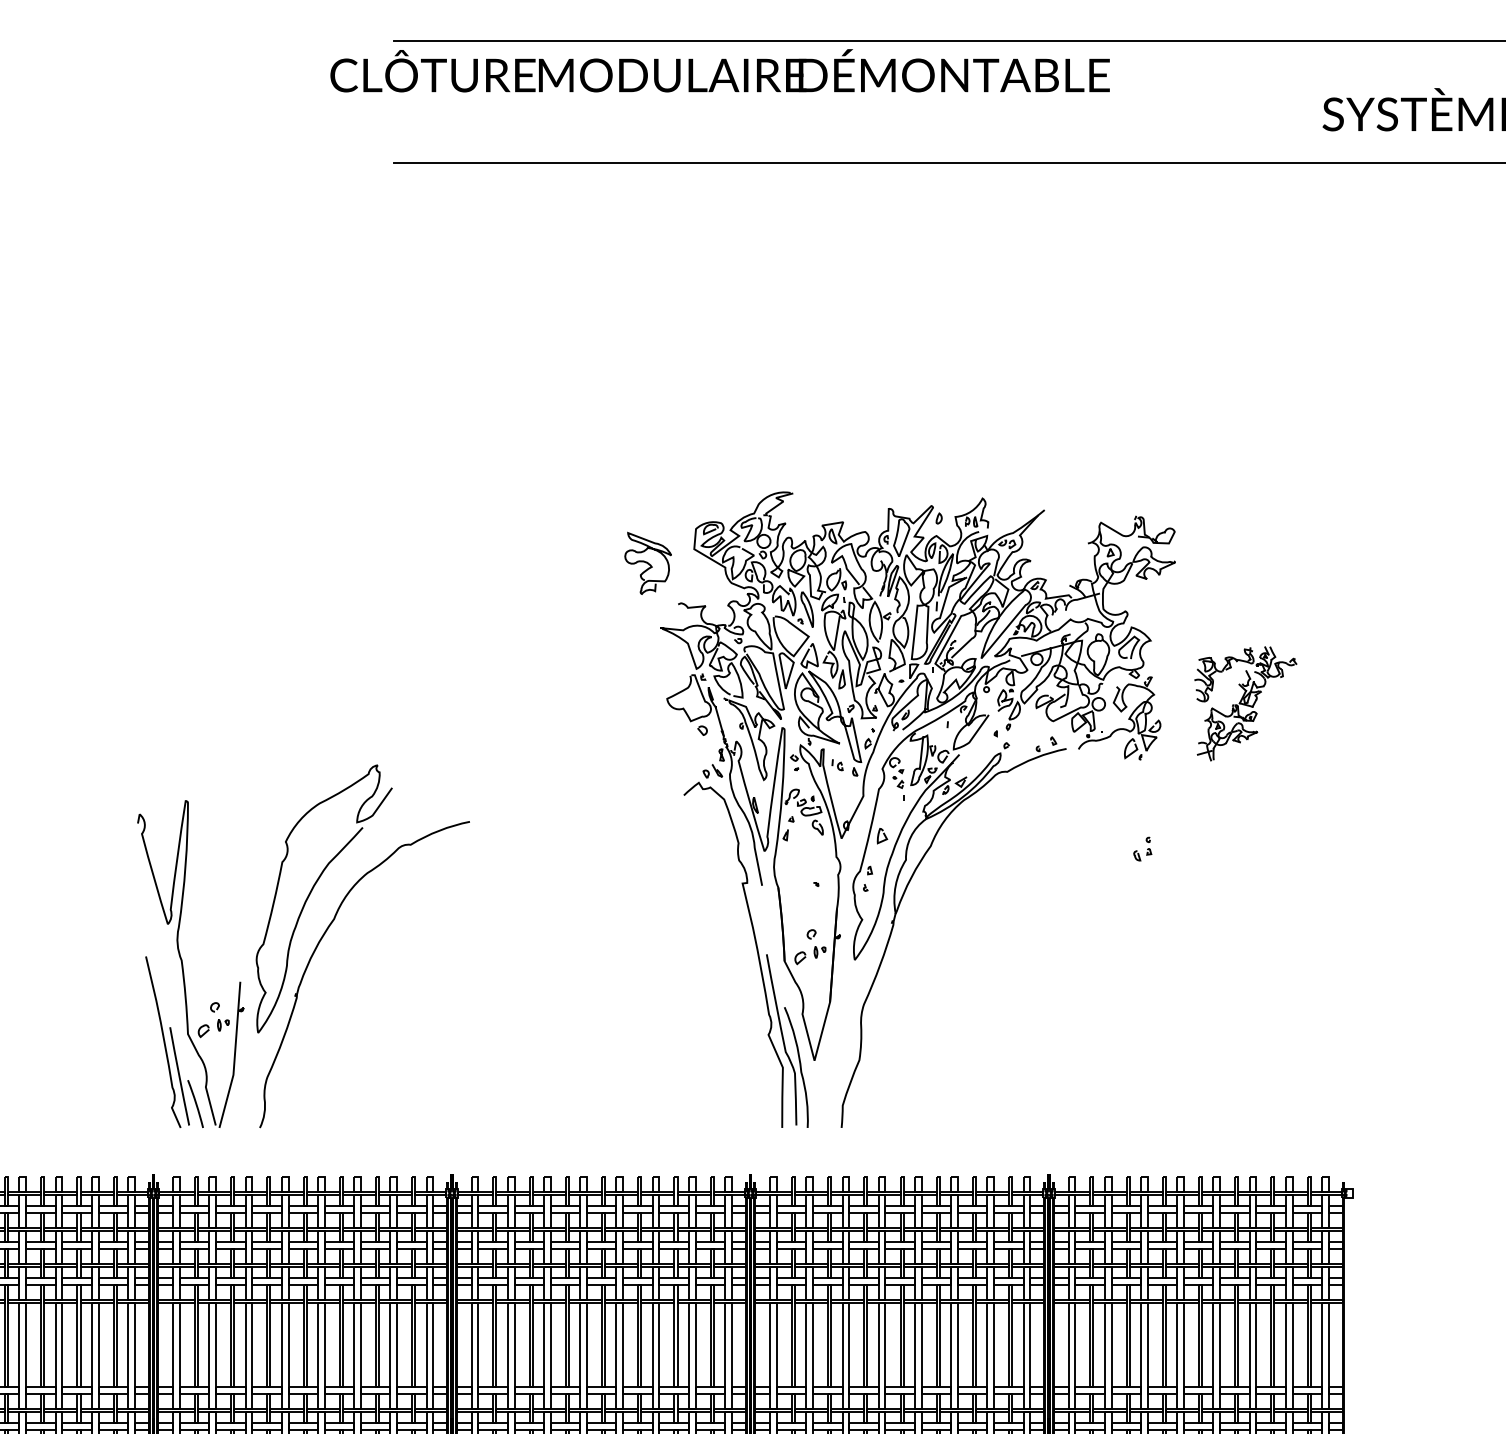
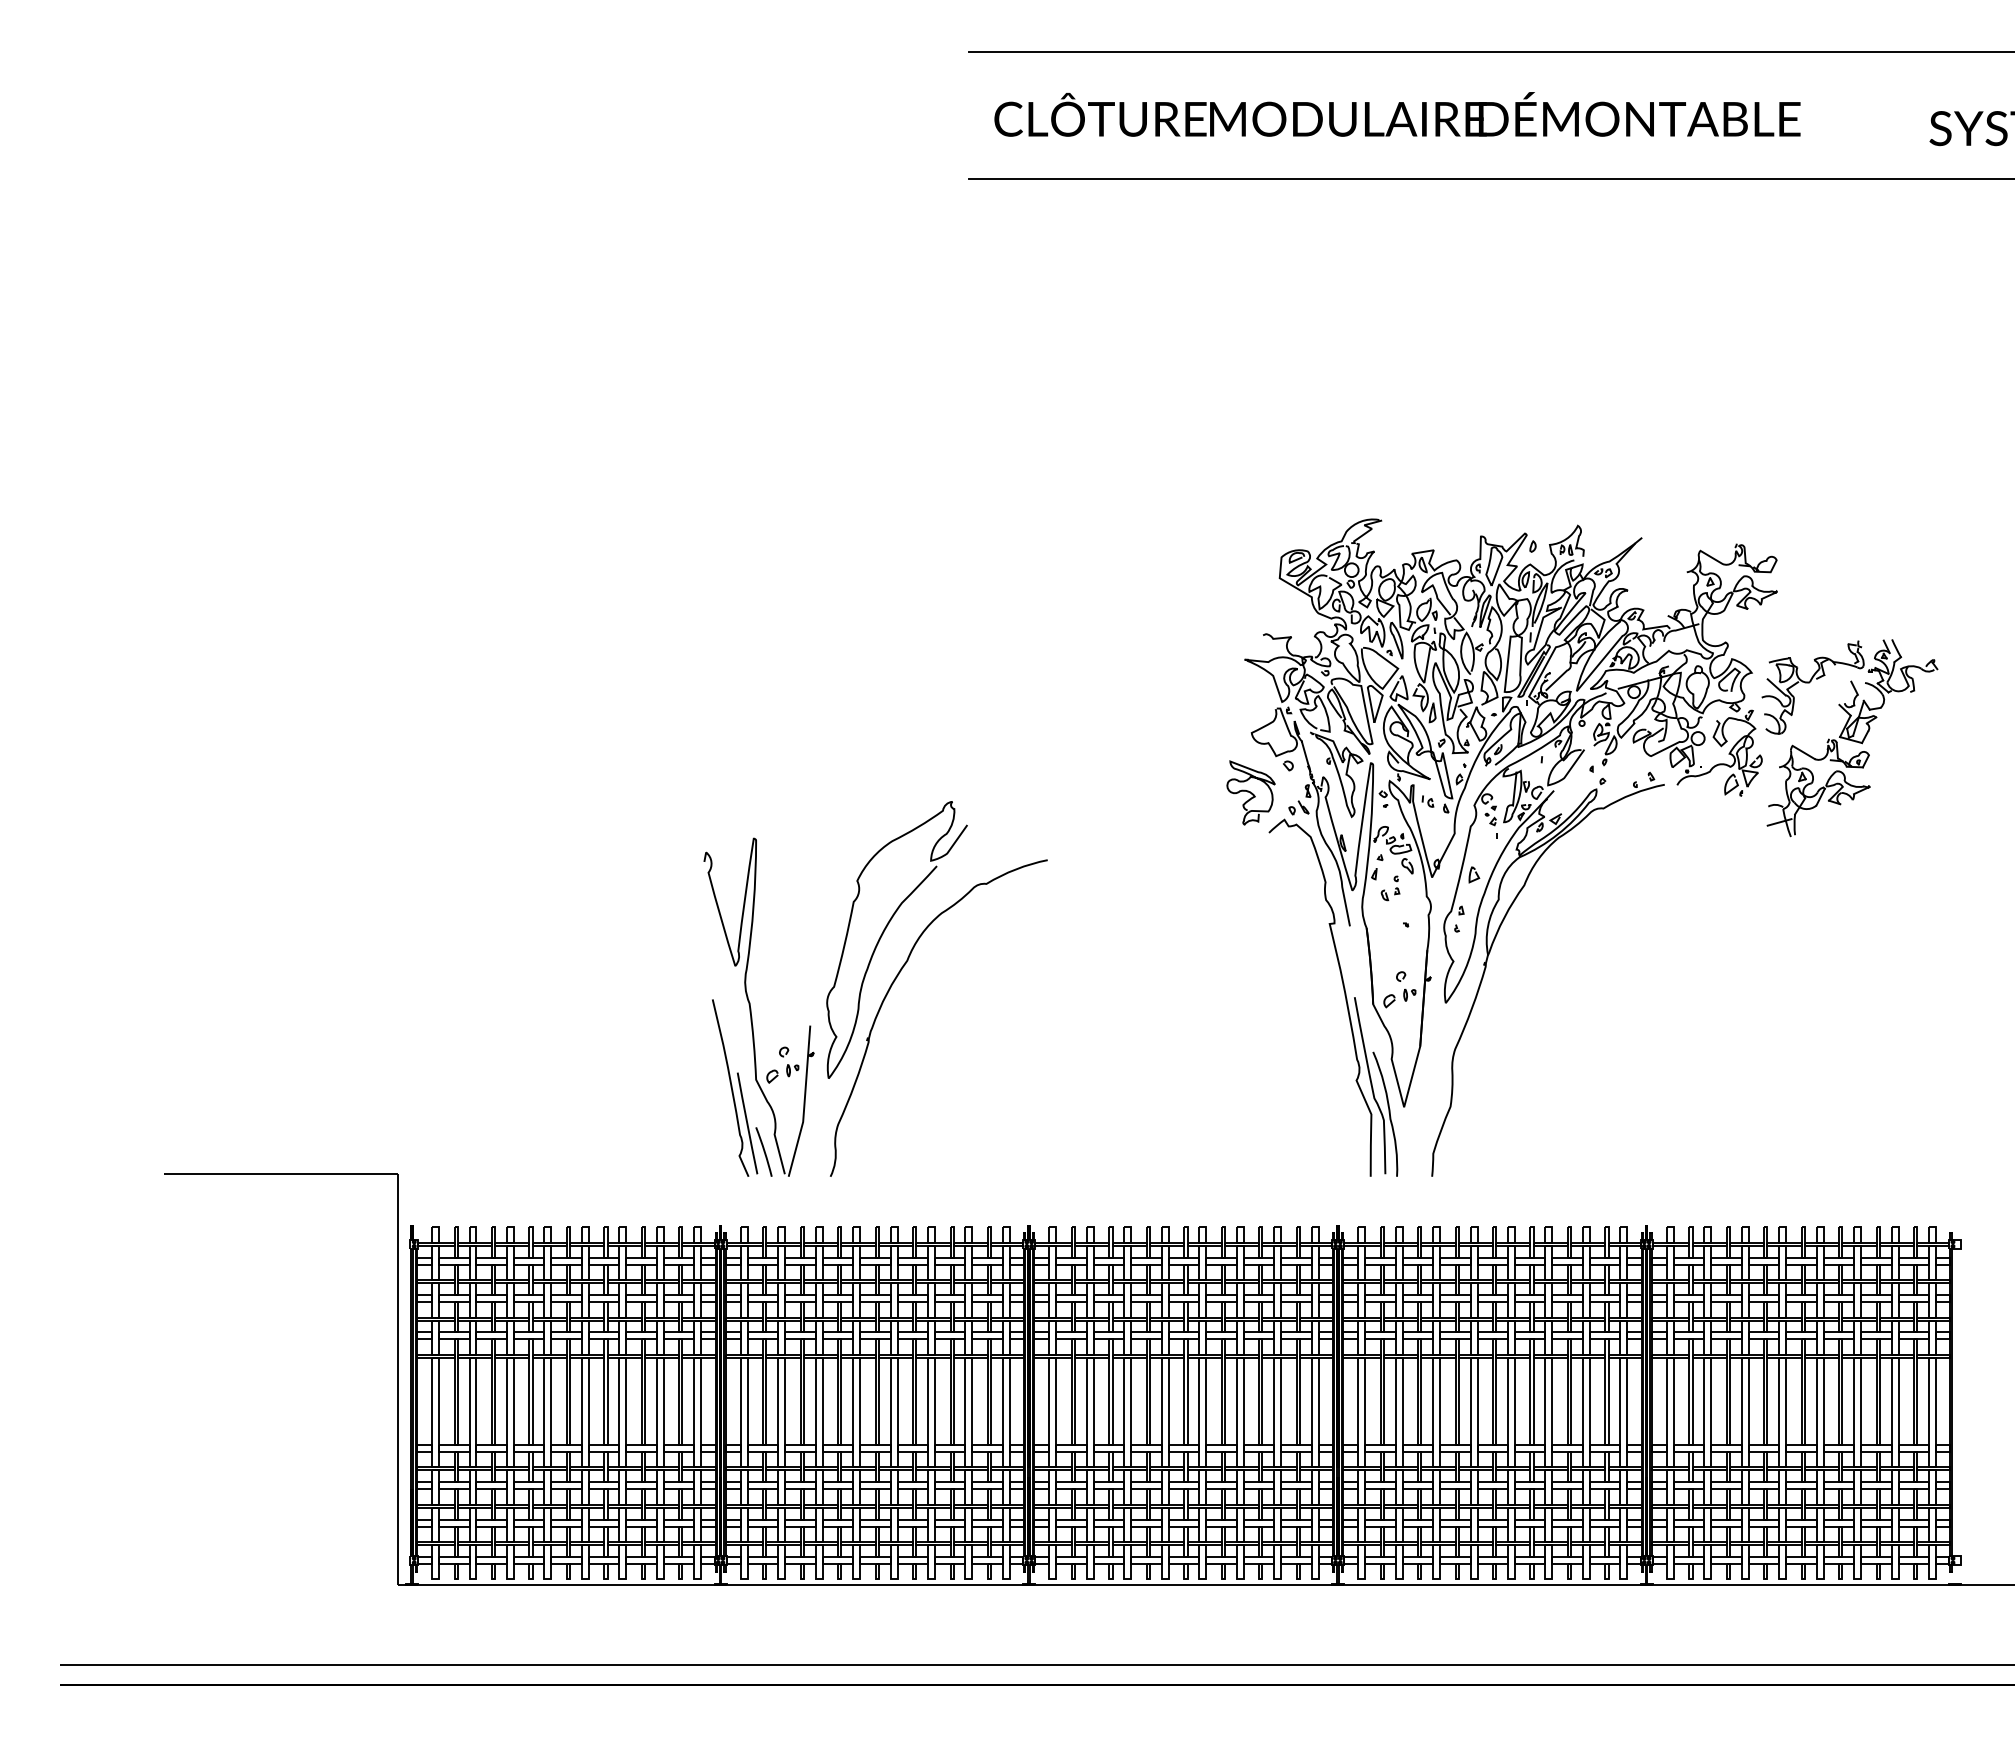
text: (720, 70) -> (1397, 114), moved
curve: (647, 563) -> (1250, 792), moved
part: (1245, 704) -> (1849, 738), size x1.67
part: (1142, 849) -> (1390, 888), moved

